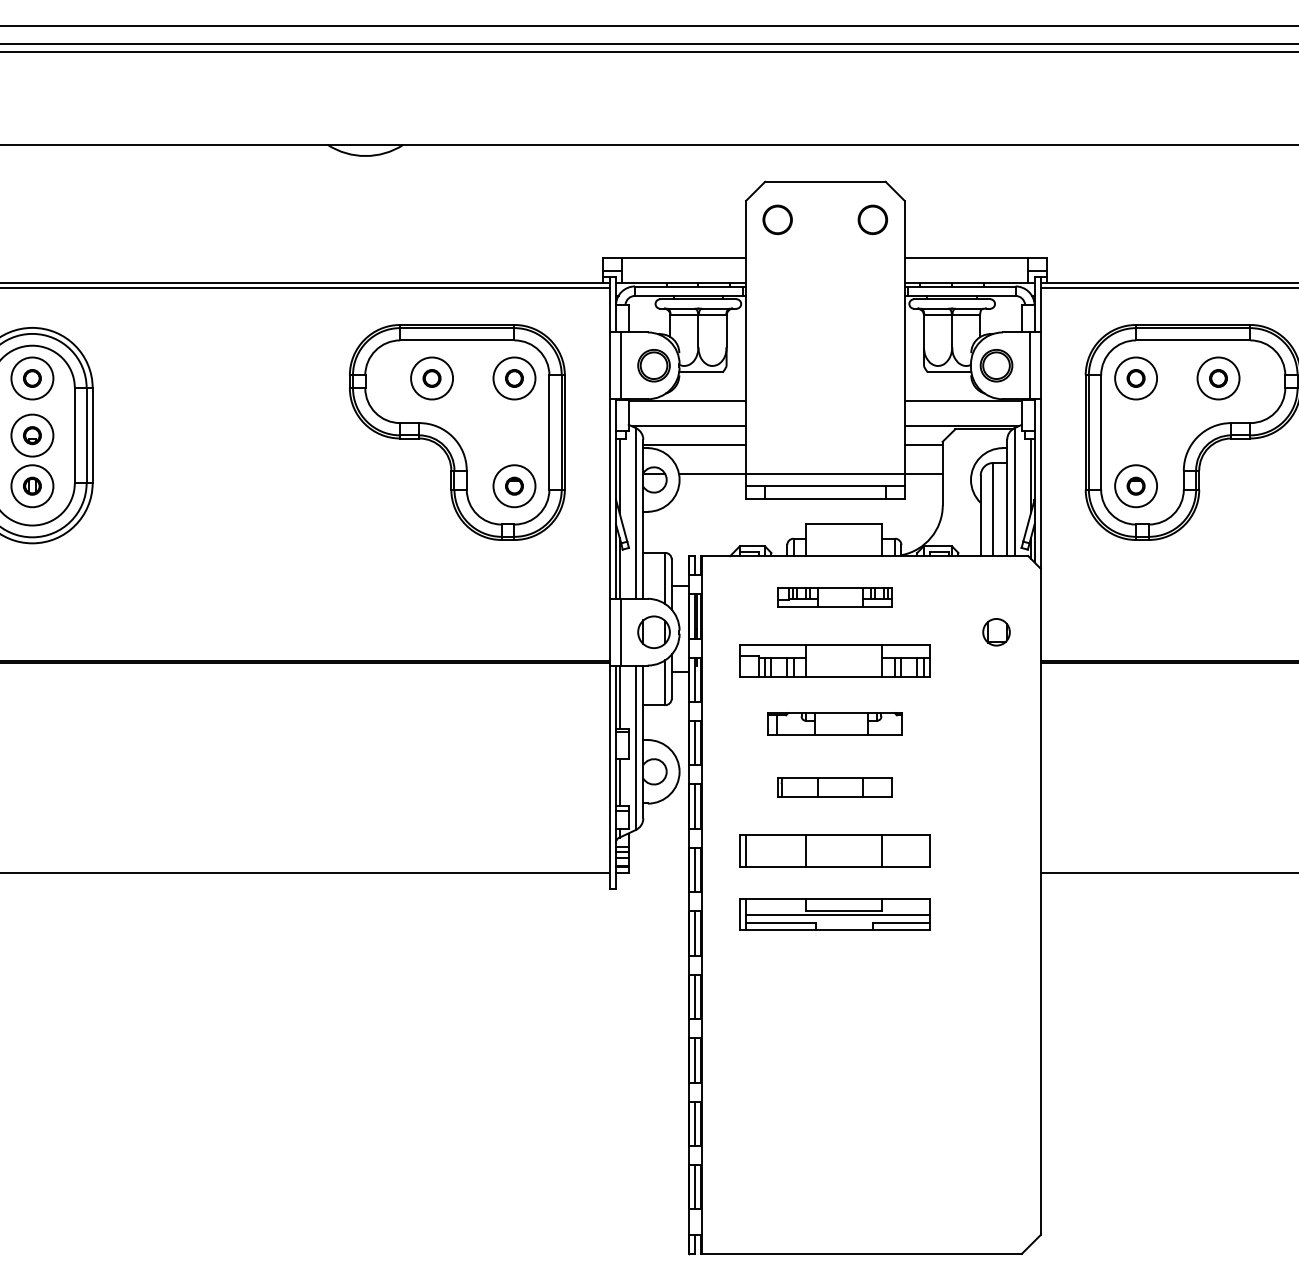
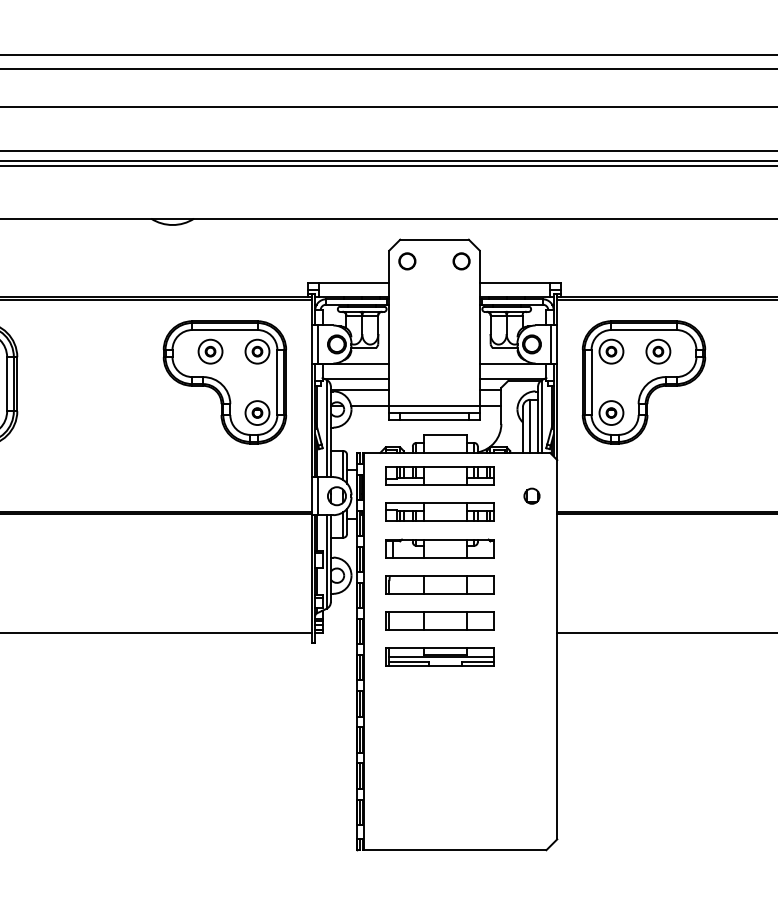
part: (834, 595) -> (439, 475), size x1.67
part: (834, 724) -> (439, 548), size x1.43
part: (834, 787) -> (439, 584), size x1.67

